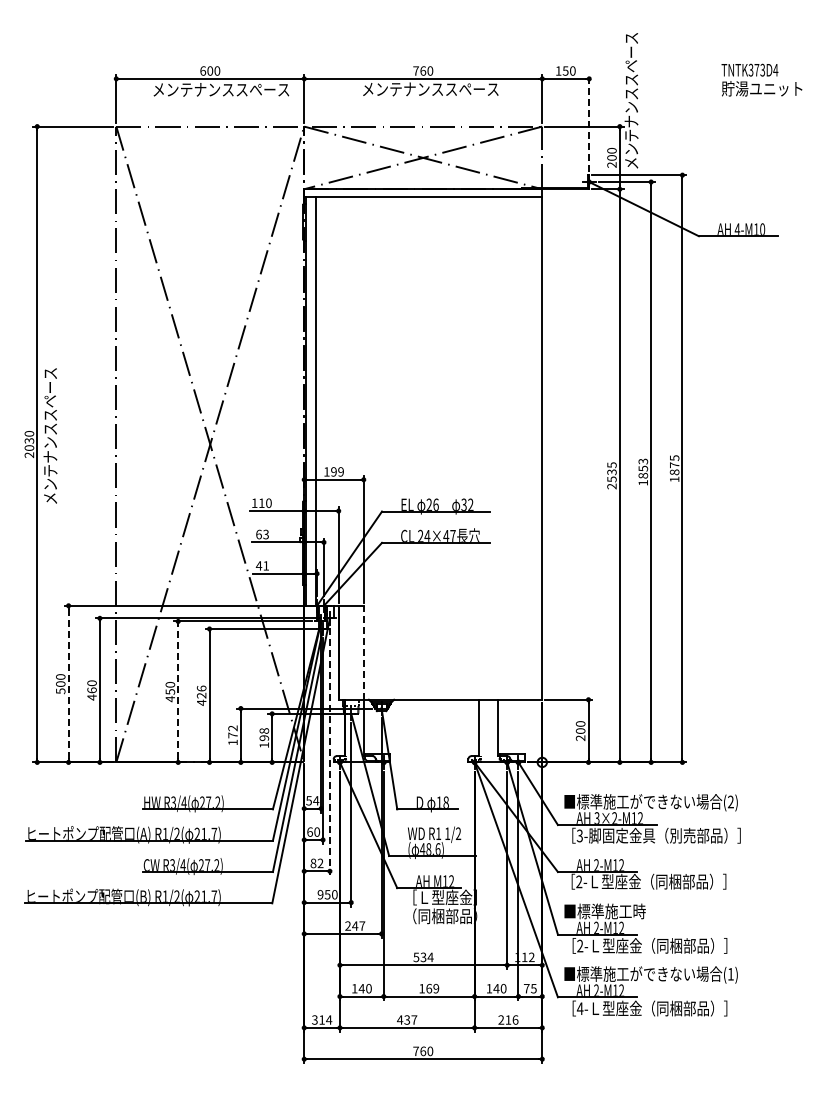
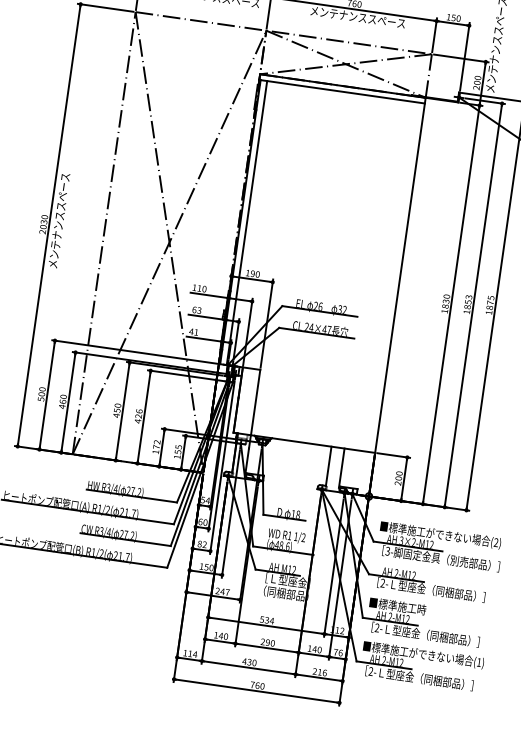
line: (589, 123) -> (465, 56), dashed -> solid
text: (340, 471) -> (257, 274), 199 -> 190
text: (611, 475) -> (445, 303), 2535 -> 1830
line: (363, 652) -> (255, 402), dashed -> solid
line: (68, 684) -> (47, 395), dashed -> solid
line: (178, 691) -> (122, 411), dashed -> solid
text: (263, 734) -> (177, 449), 198 -> 155
line: (329, 751) -> (222, 467), dashed -> solid
text: (320, 894) -> (201, 566), 950 -> 150
text: (429, 988) -> (268, 642), 169 -> 290
text: (533, 988) -> (340, 652), 75 -> 76
text: (579, 1008) -> (370, 671), 4- -> 2-
text: (314, 1019) -> (185, 652), 314 -> 114
text: (414, 1019) -> (254, 662), 437 -> 430

